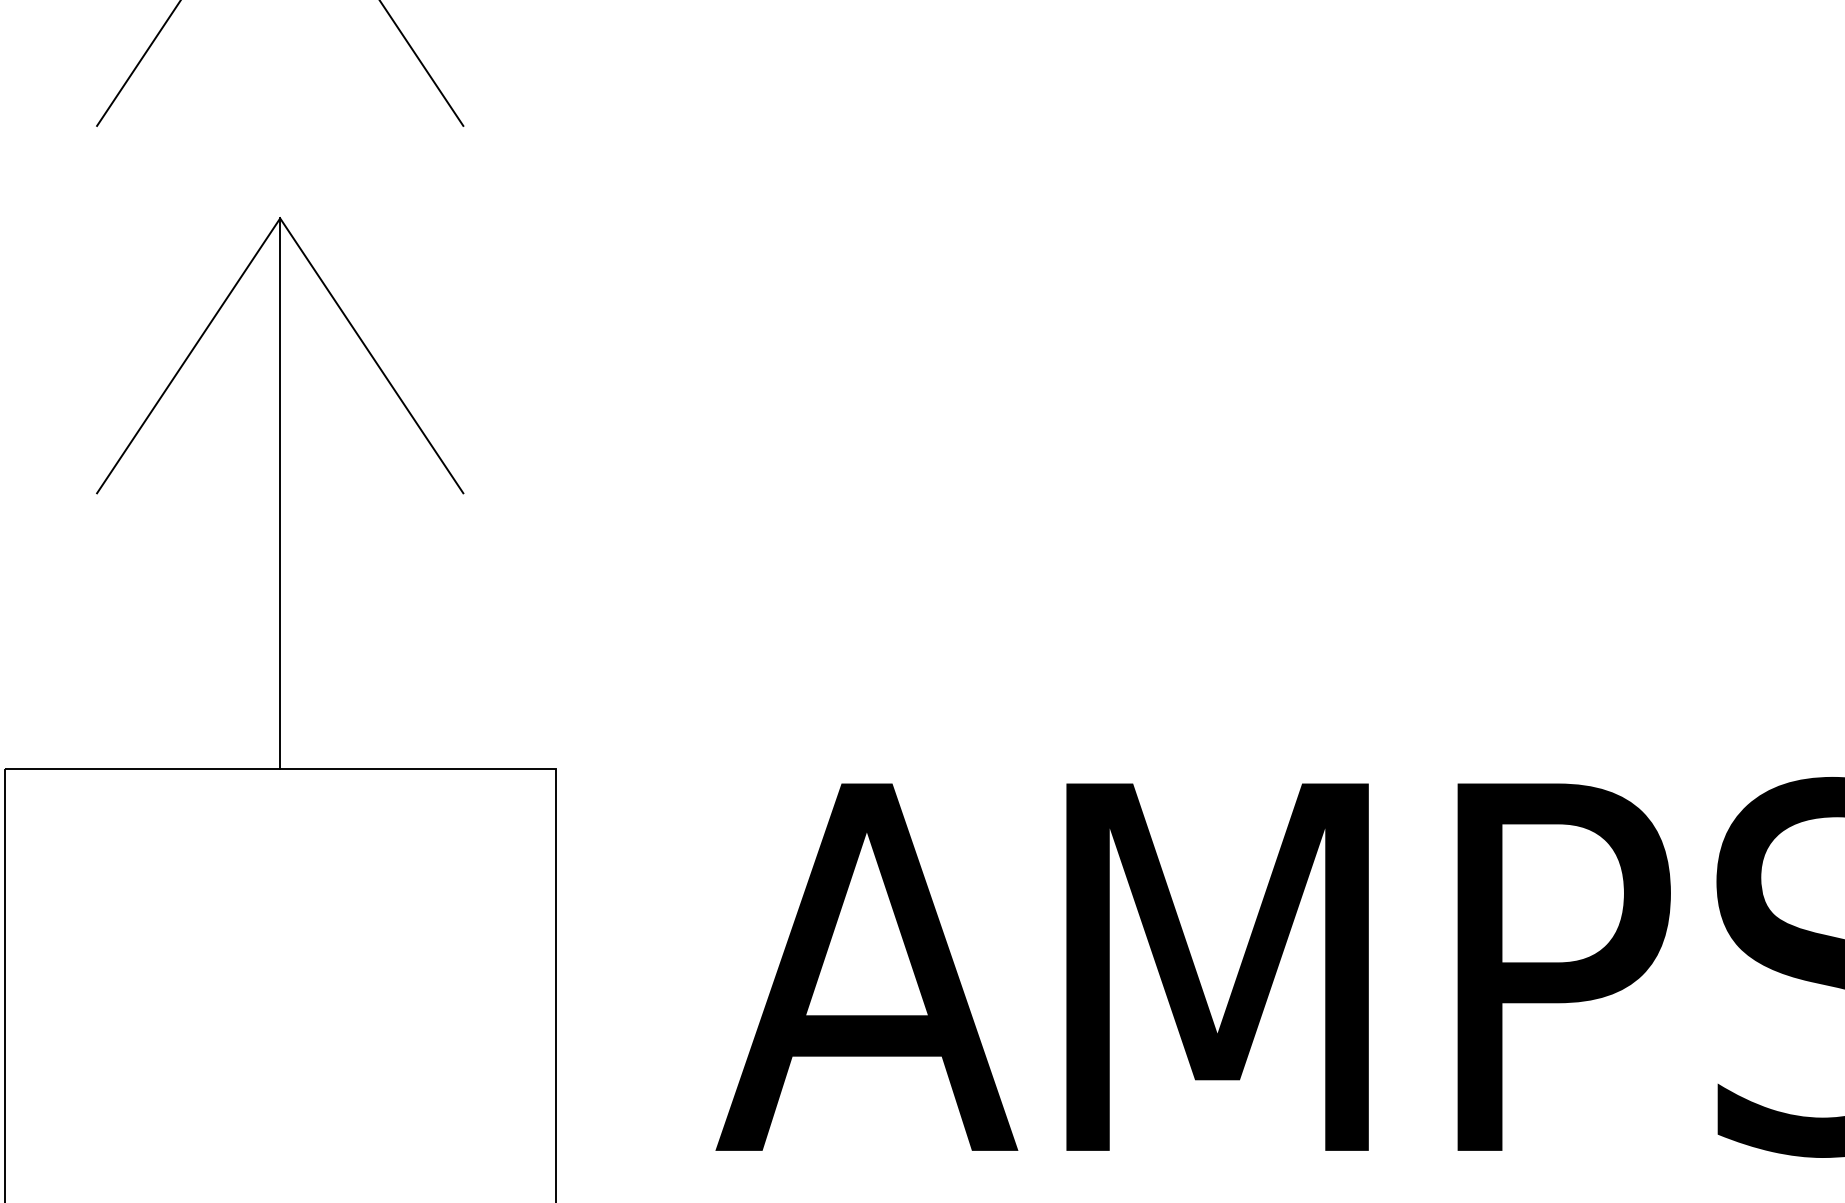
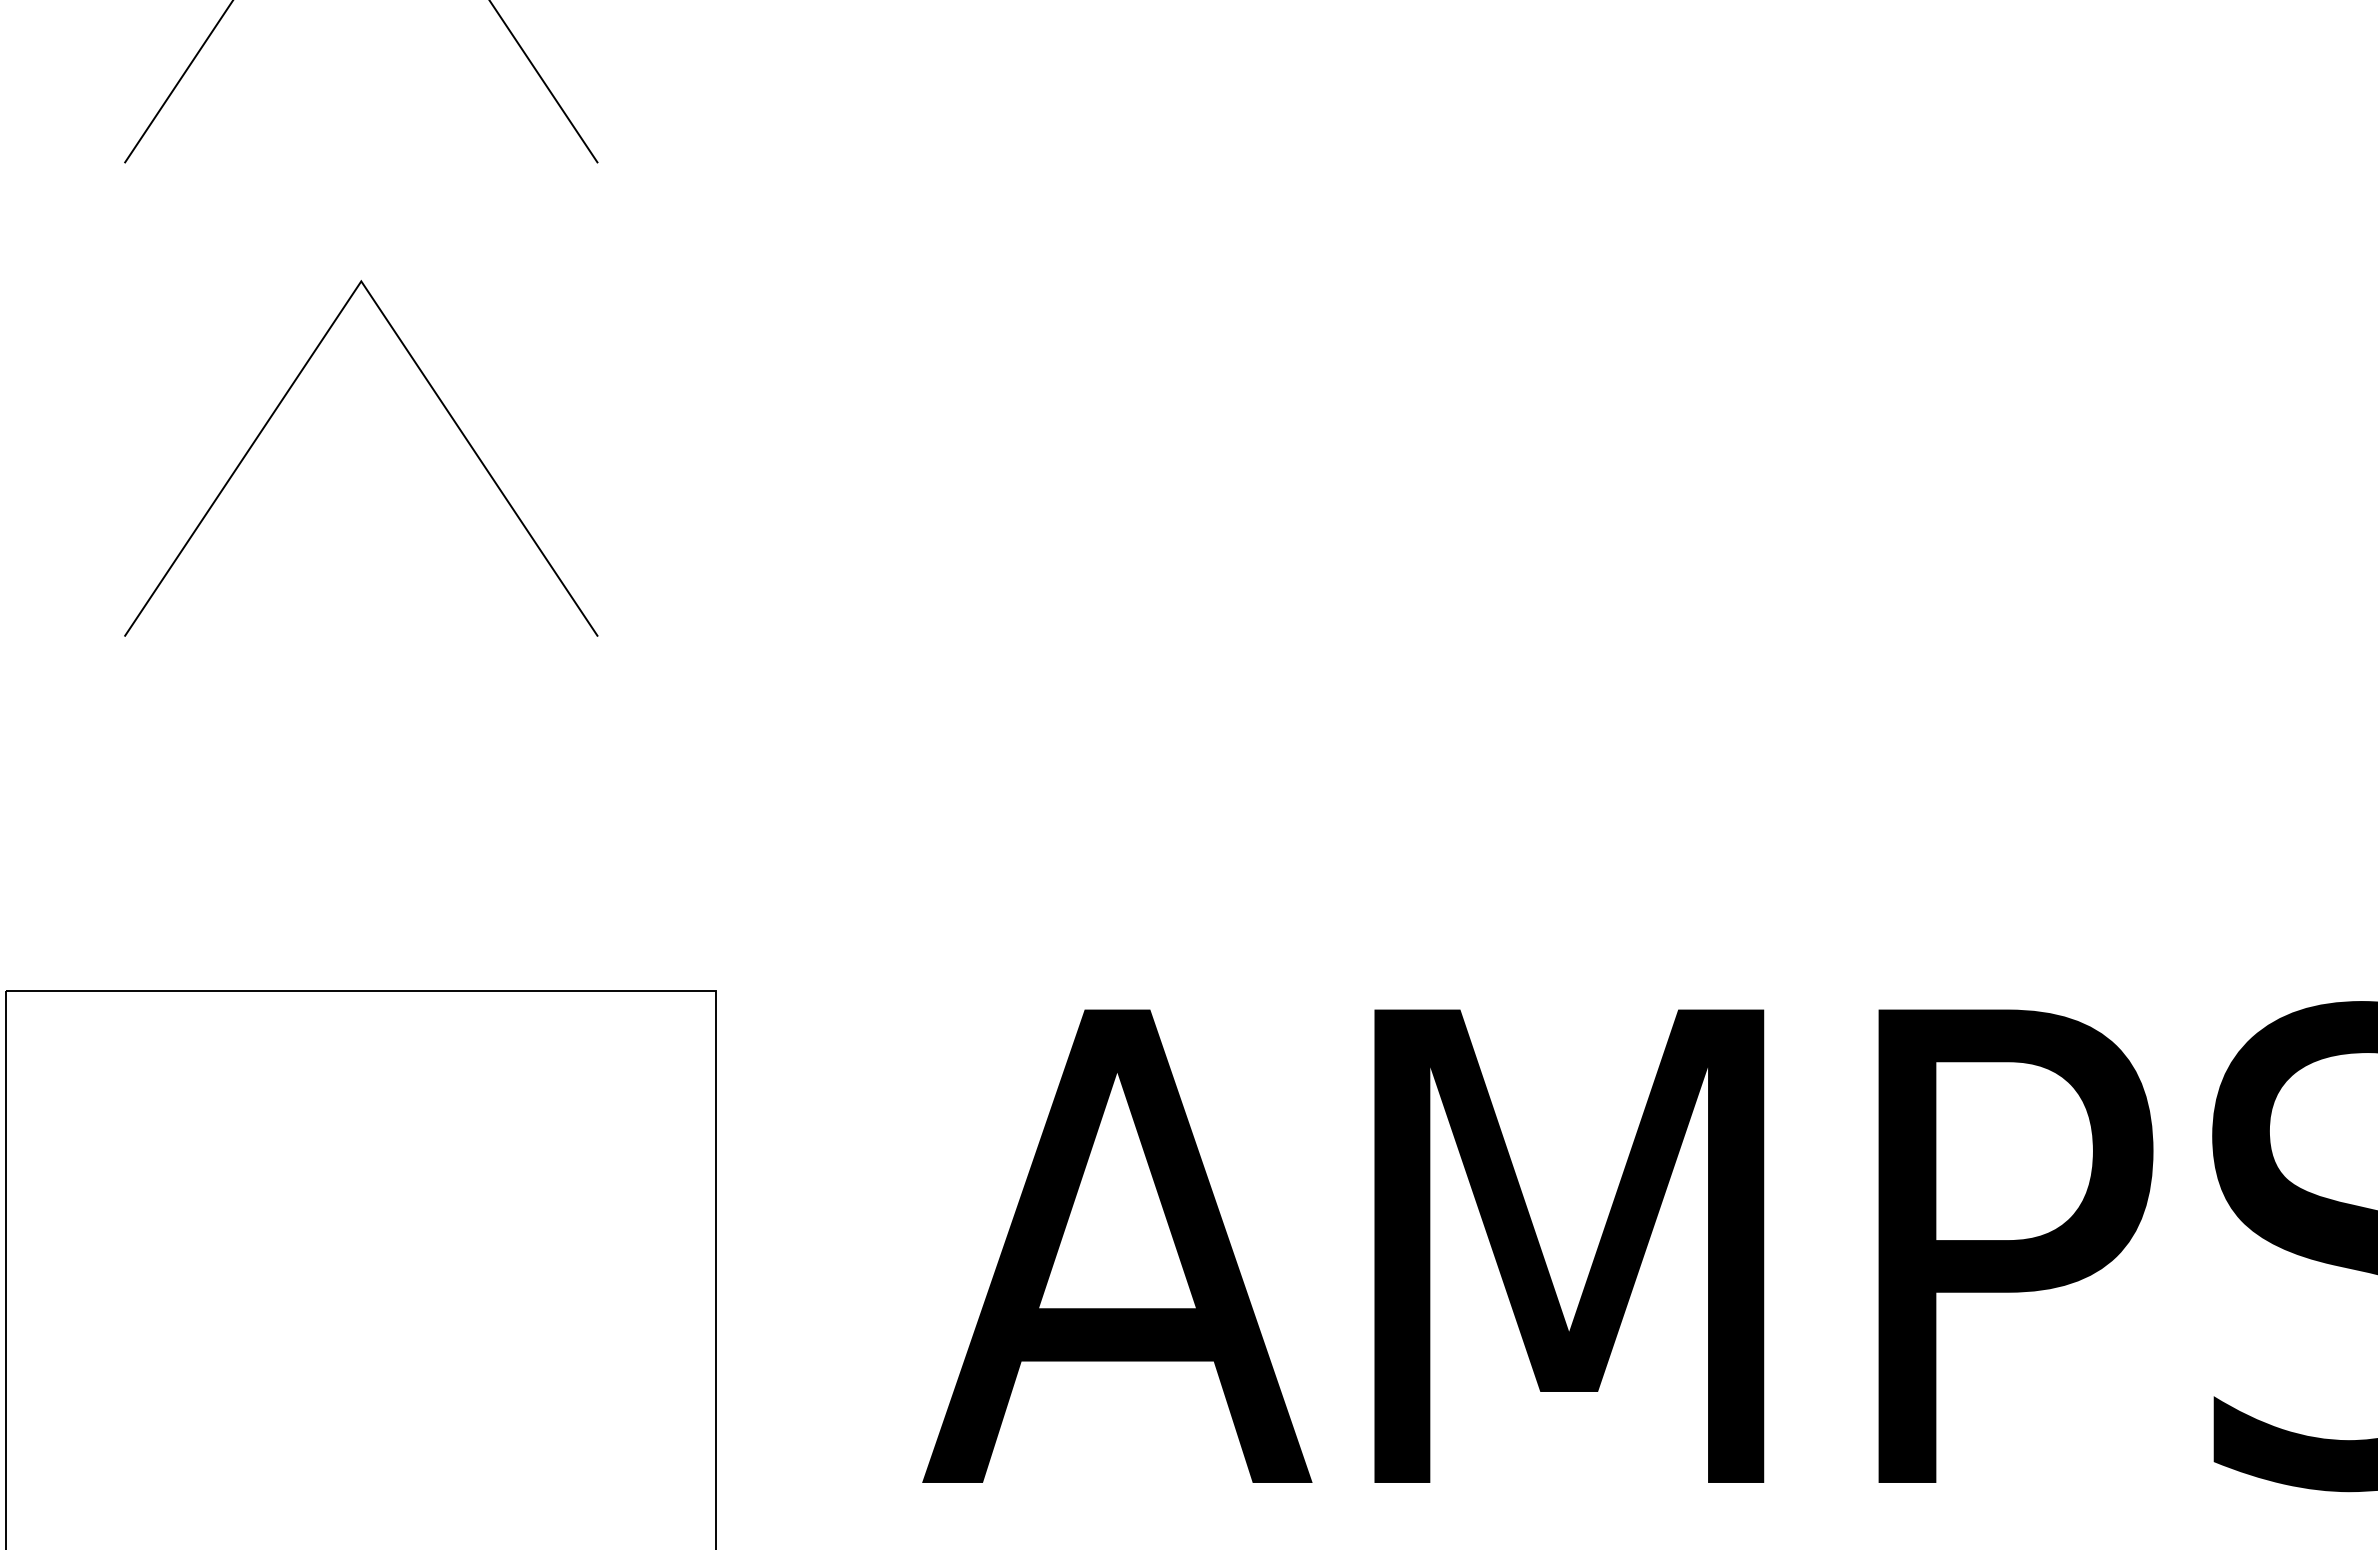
line: (280, 494) -> (361, 636), removed

